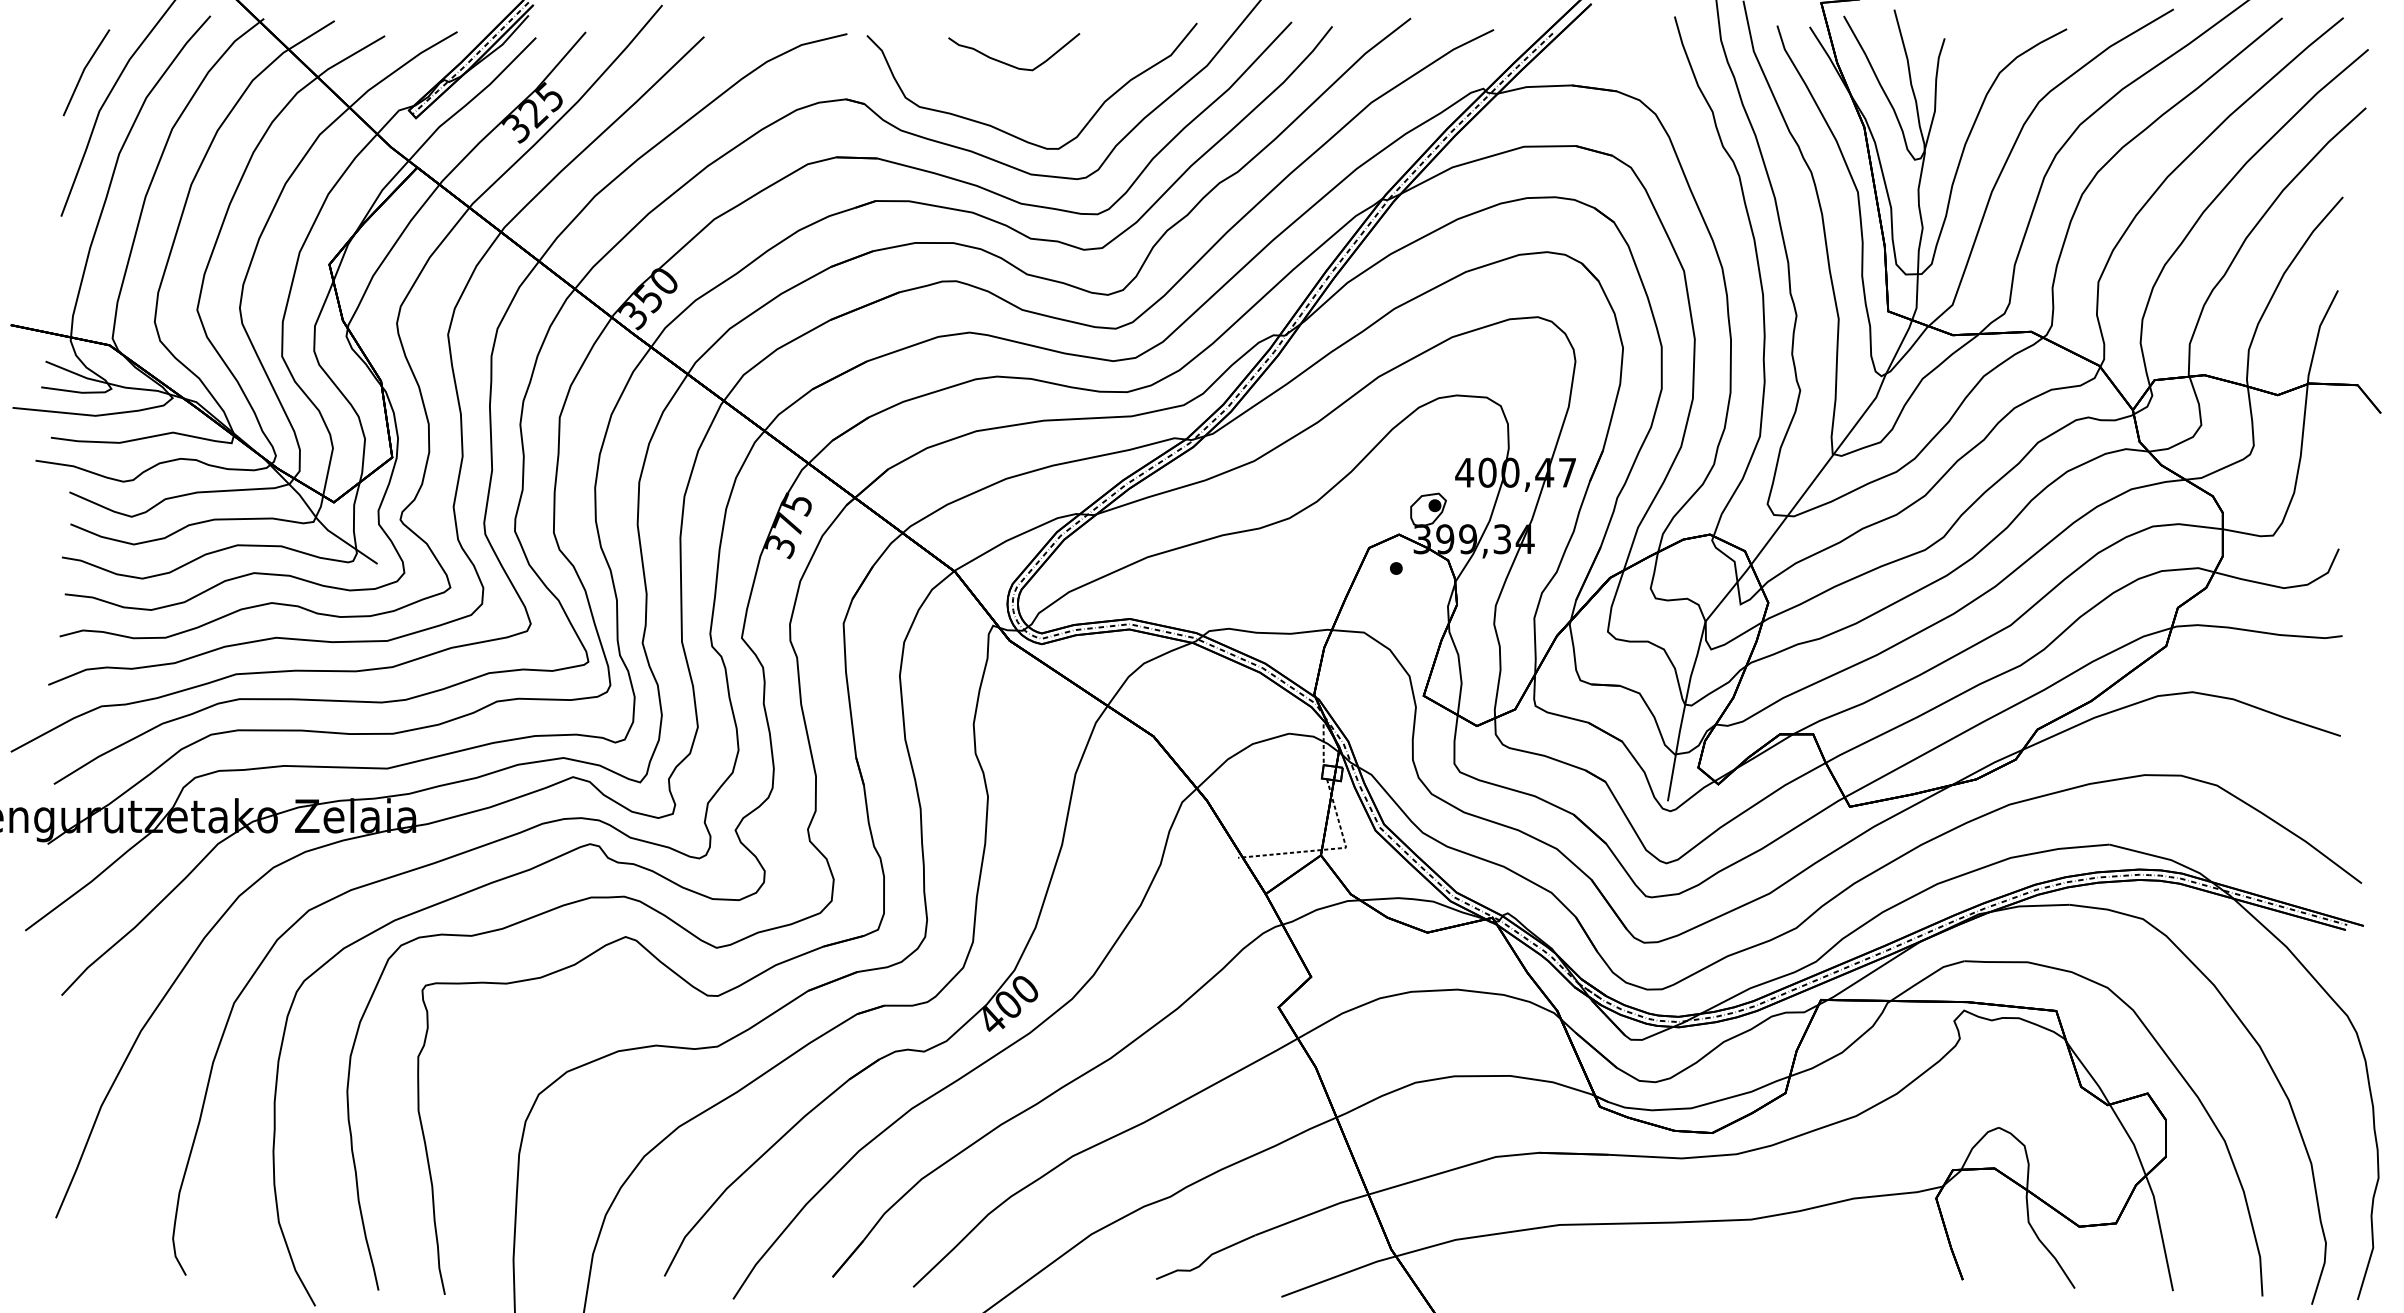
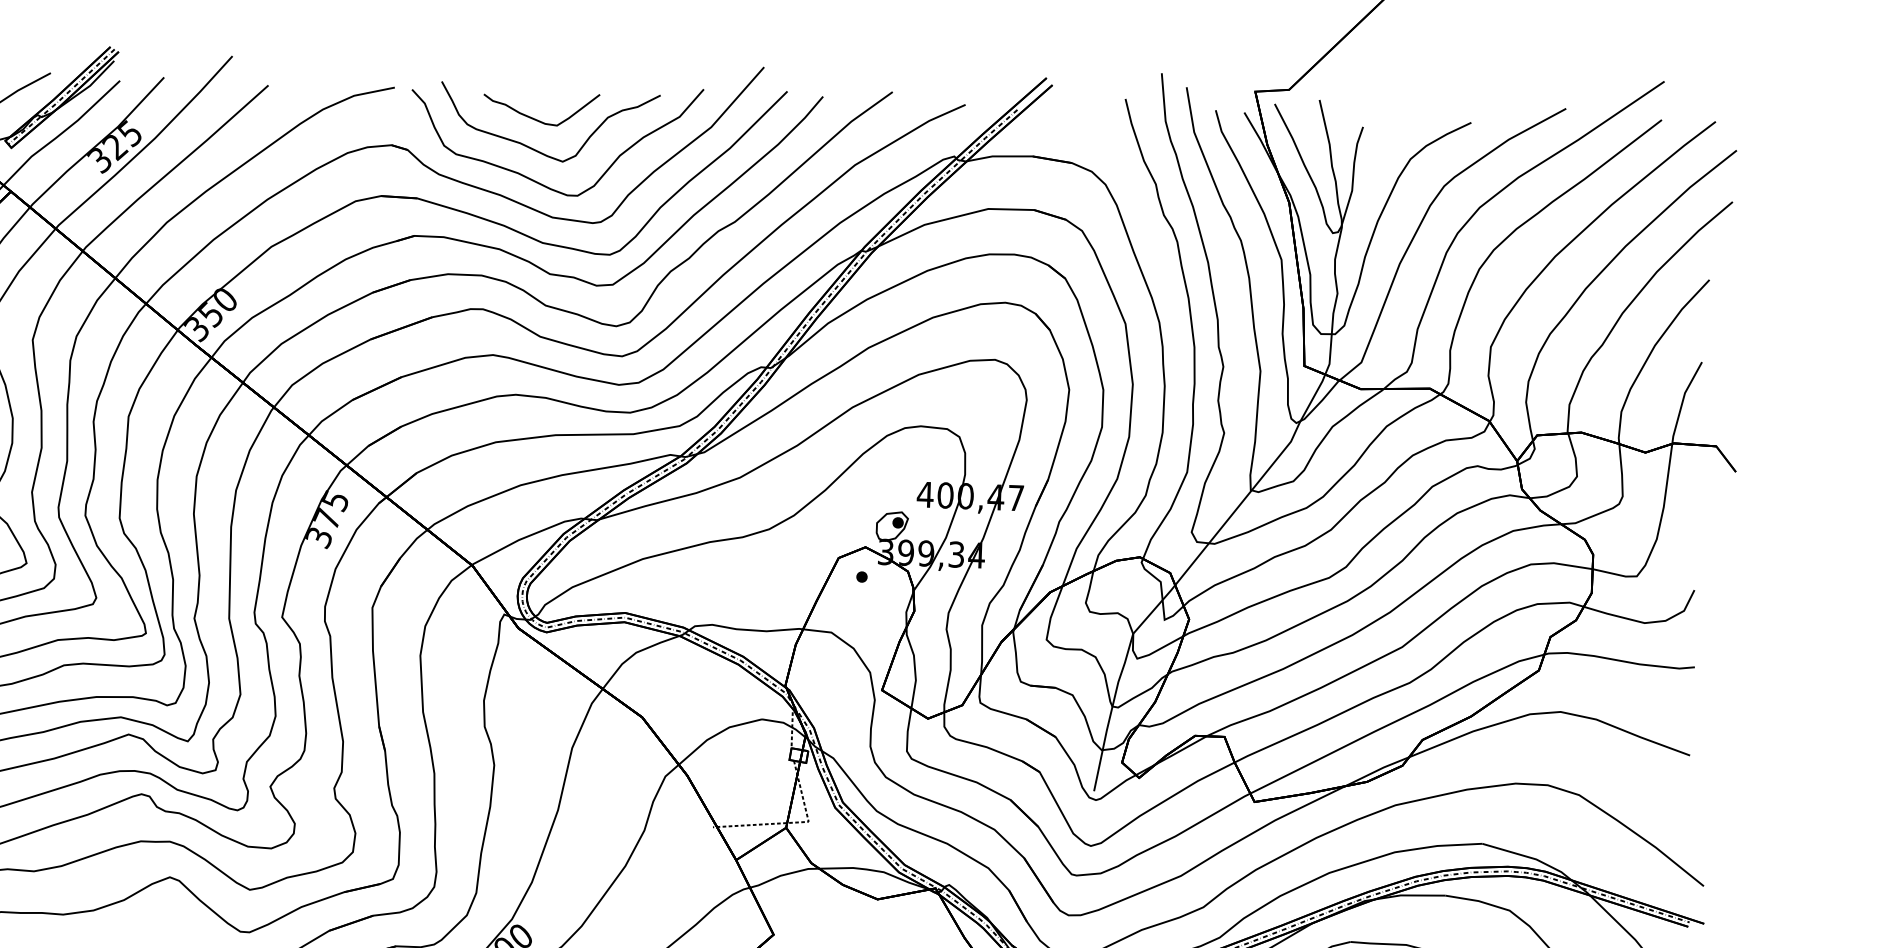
curve: (1010, 98) -> (536, 149), added

